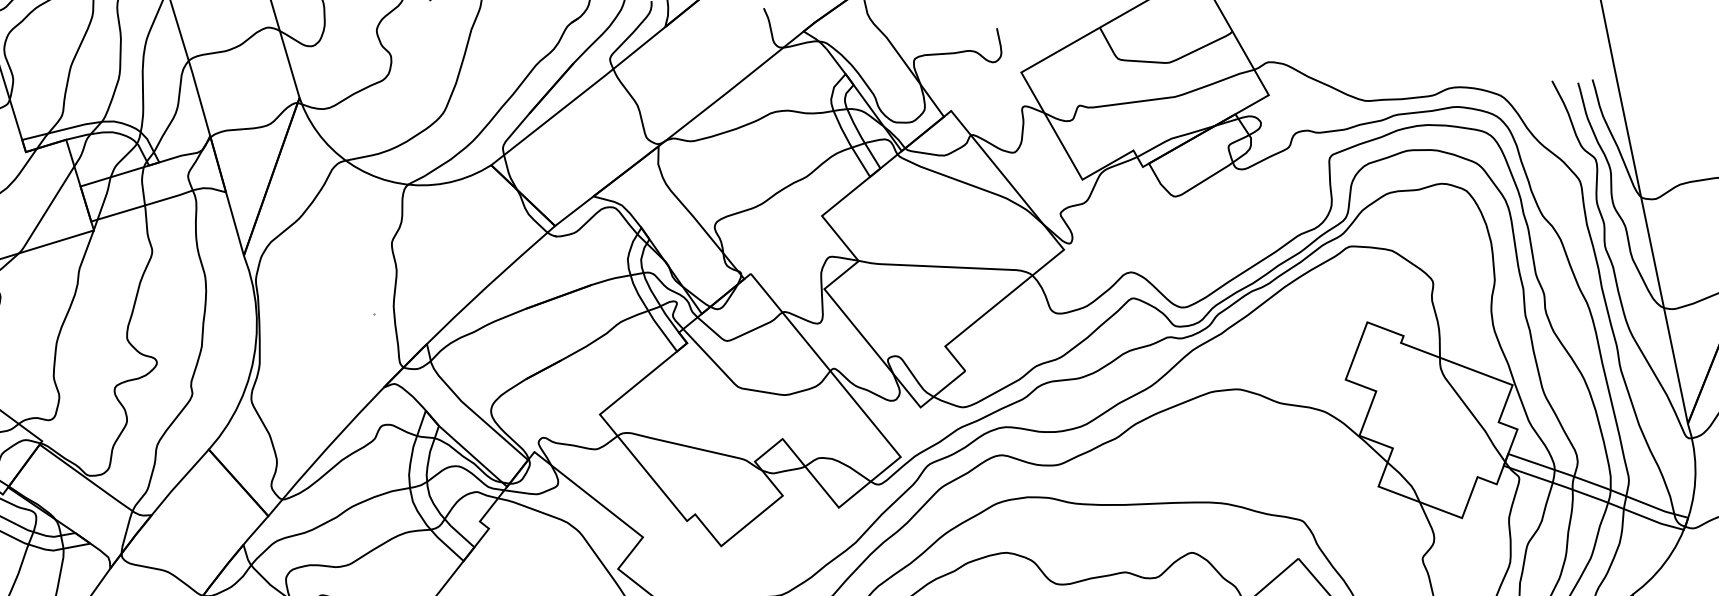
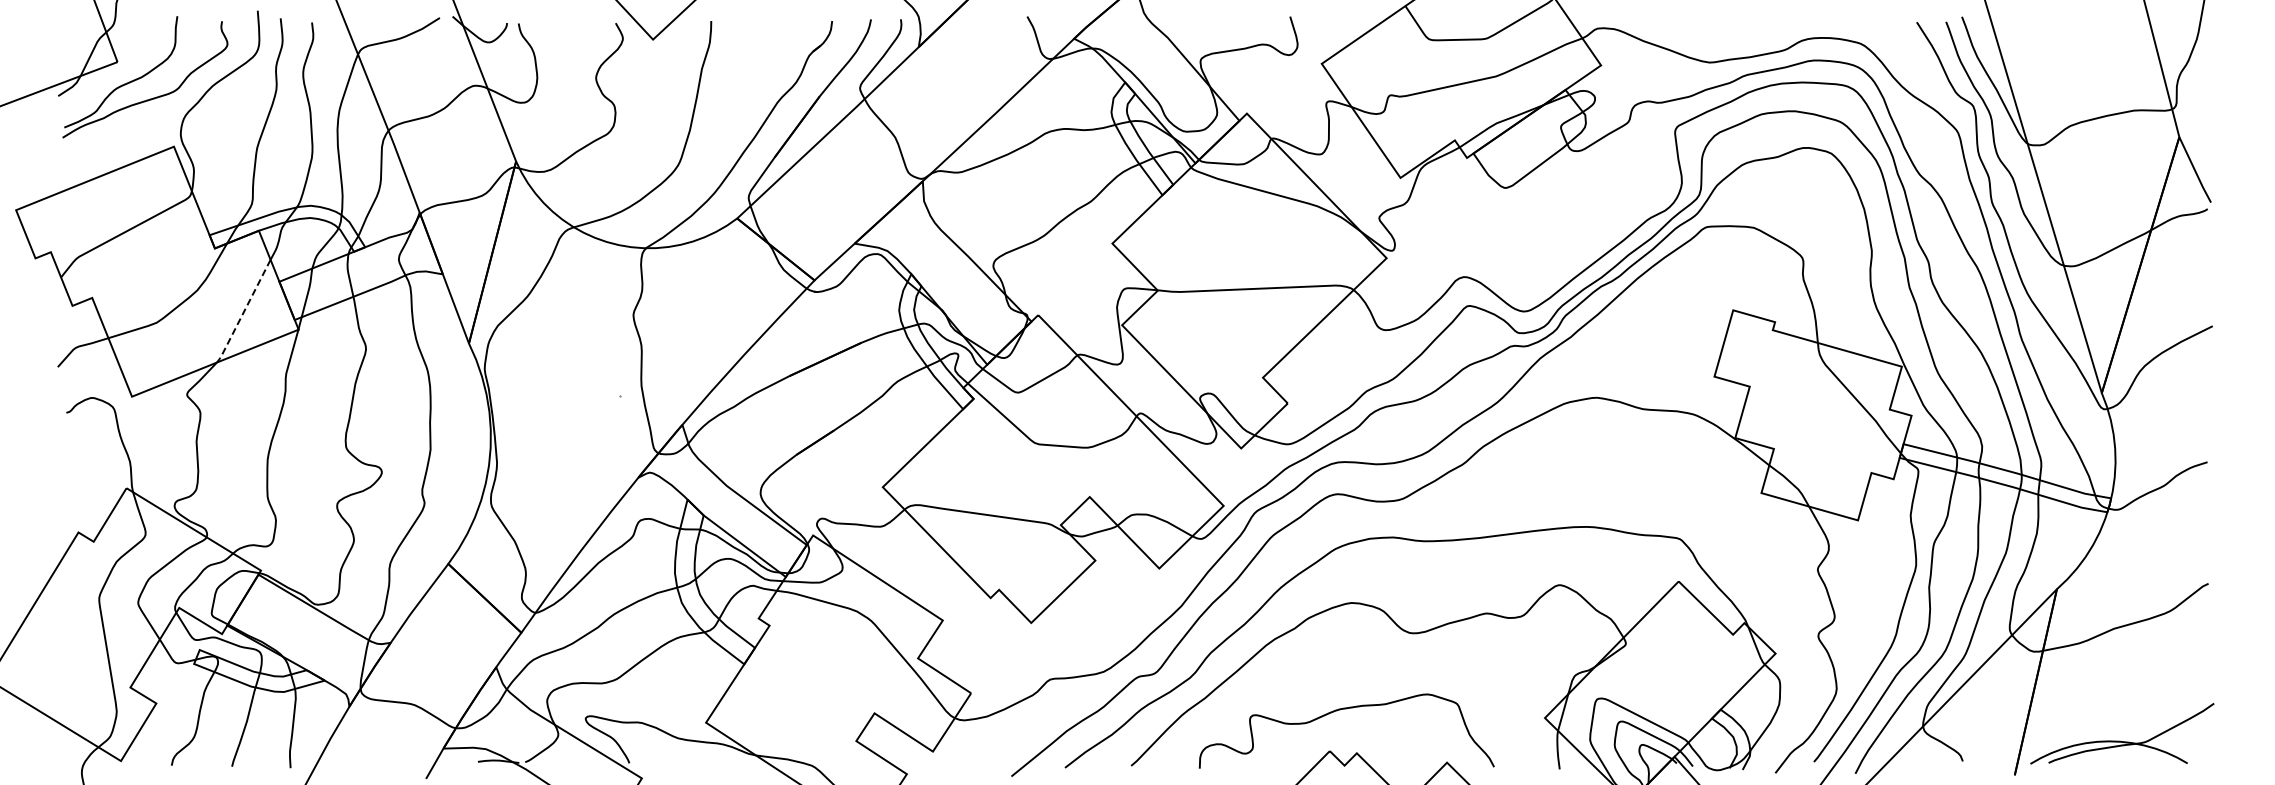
line: (46, 211) -> (243, 312), solid -> dashed

